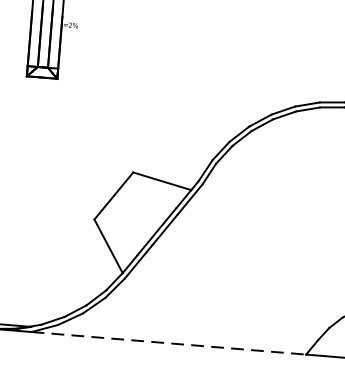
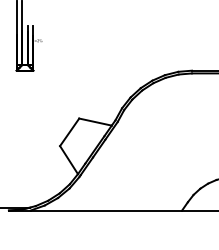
line: (169, 343) -> (106, 210), dashed -> solid

